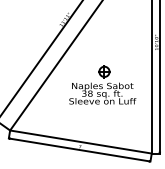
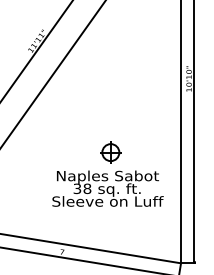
part: (102, 84) -> (107, 173), moved

